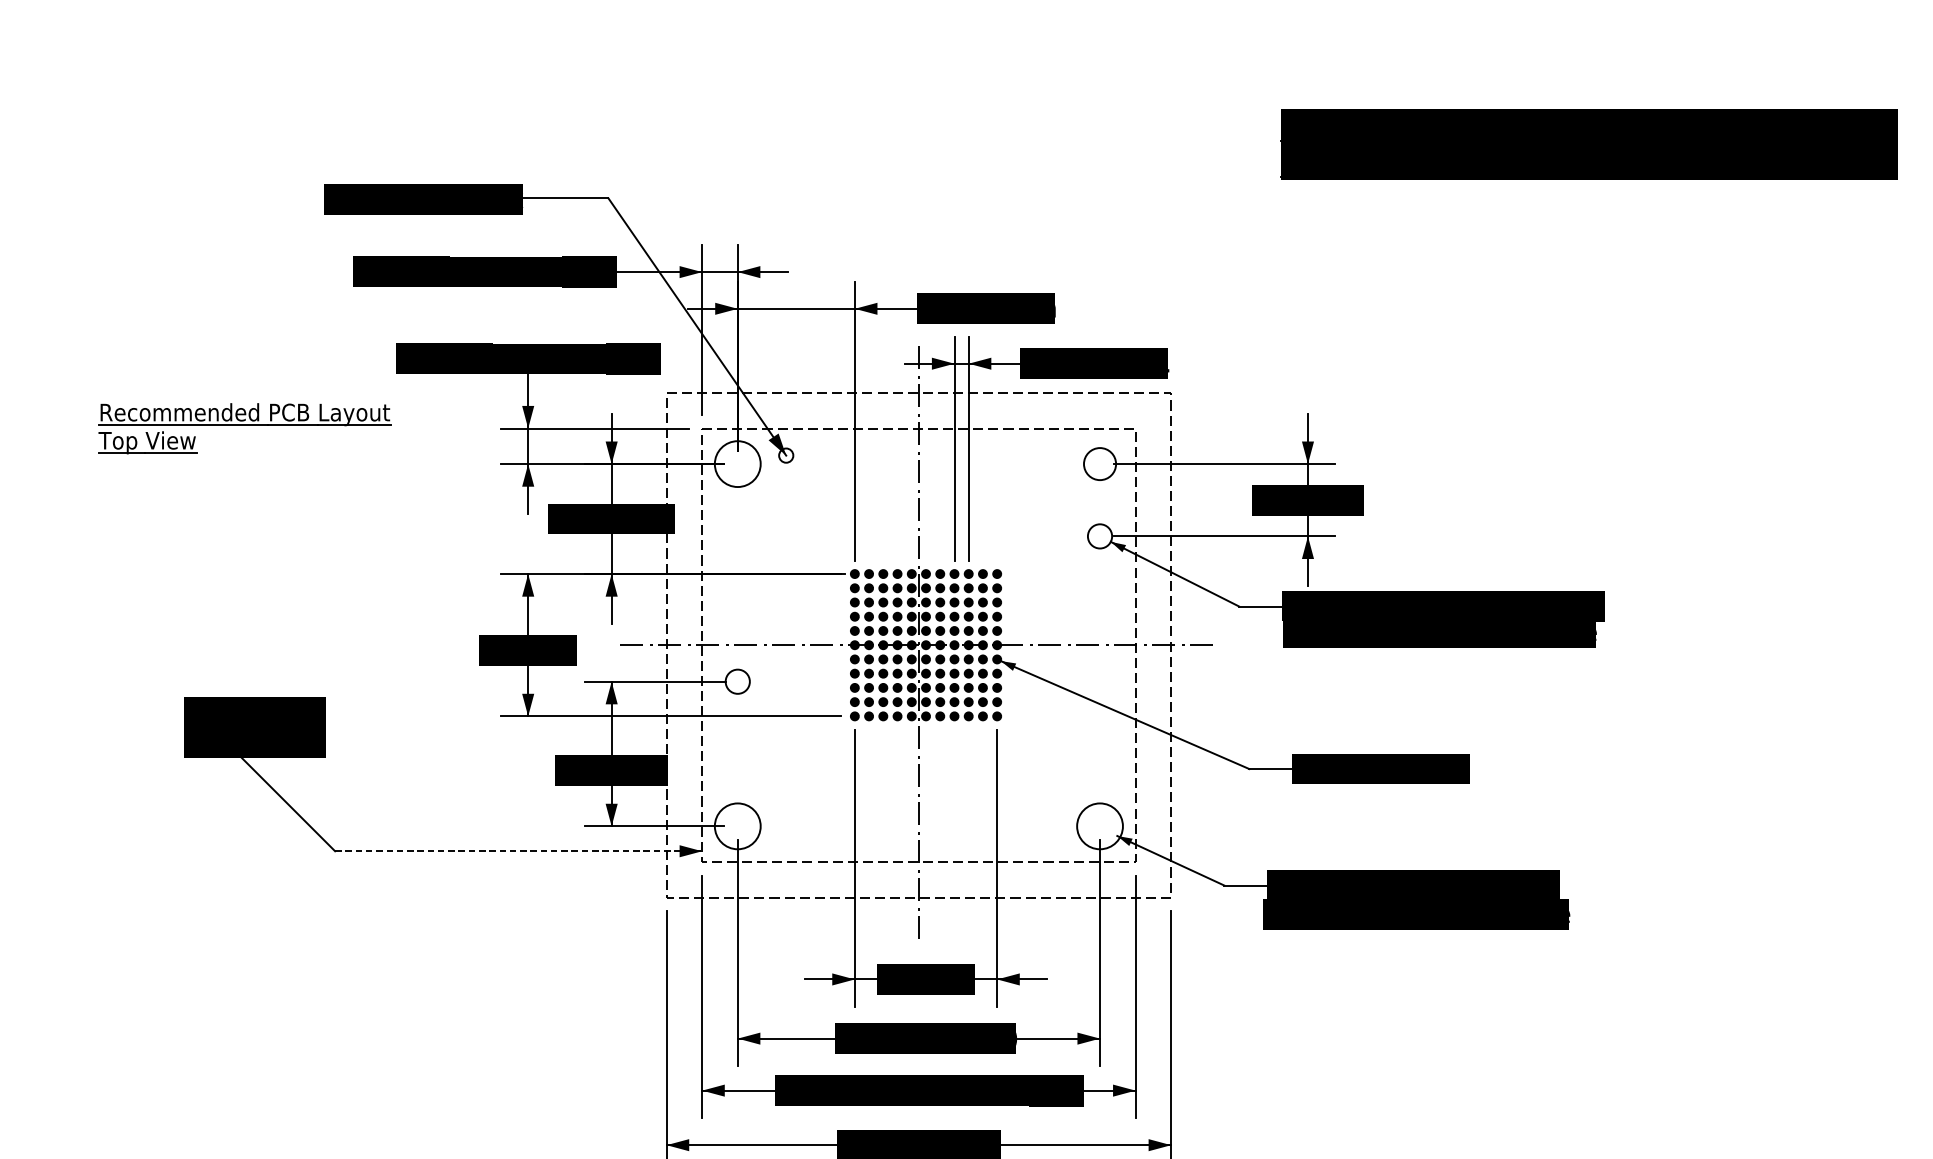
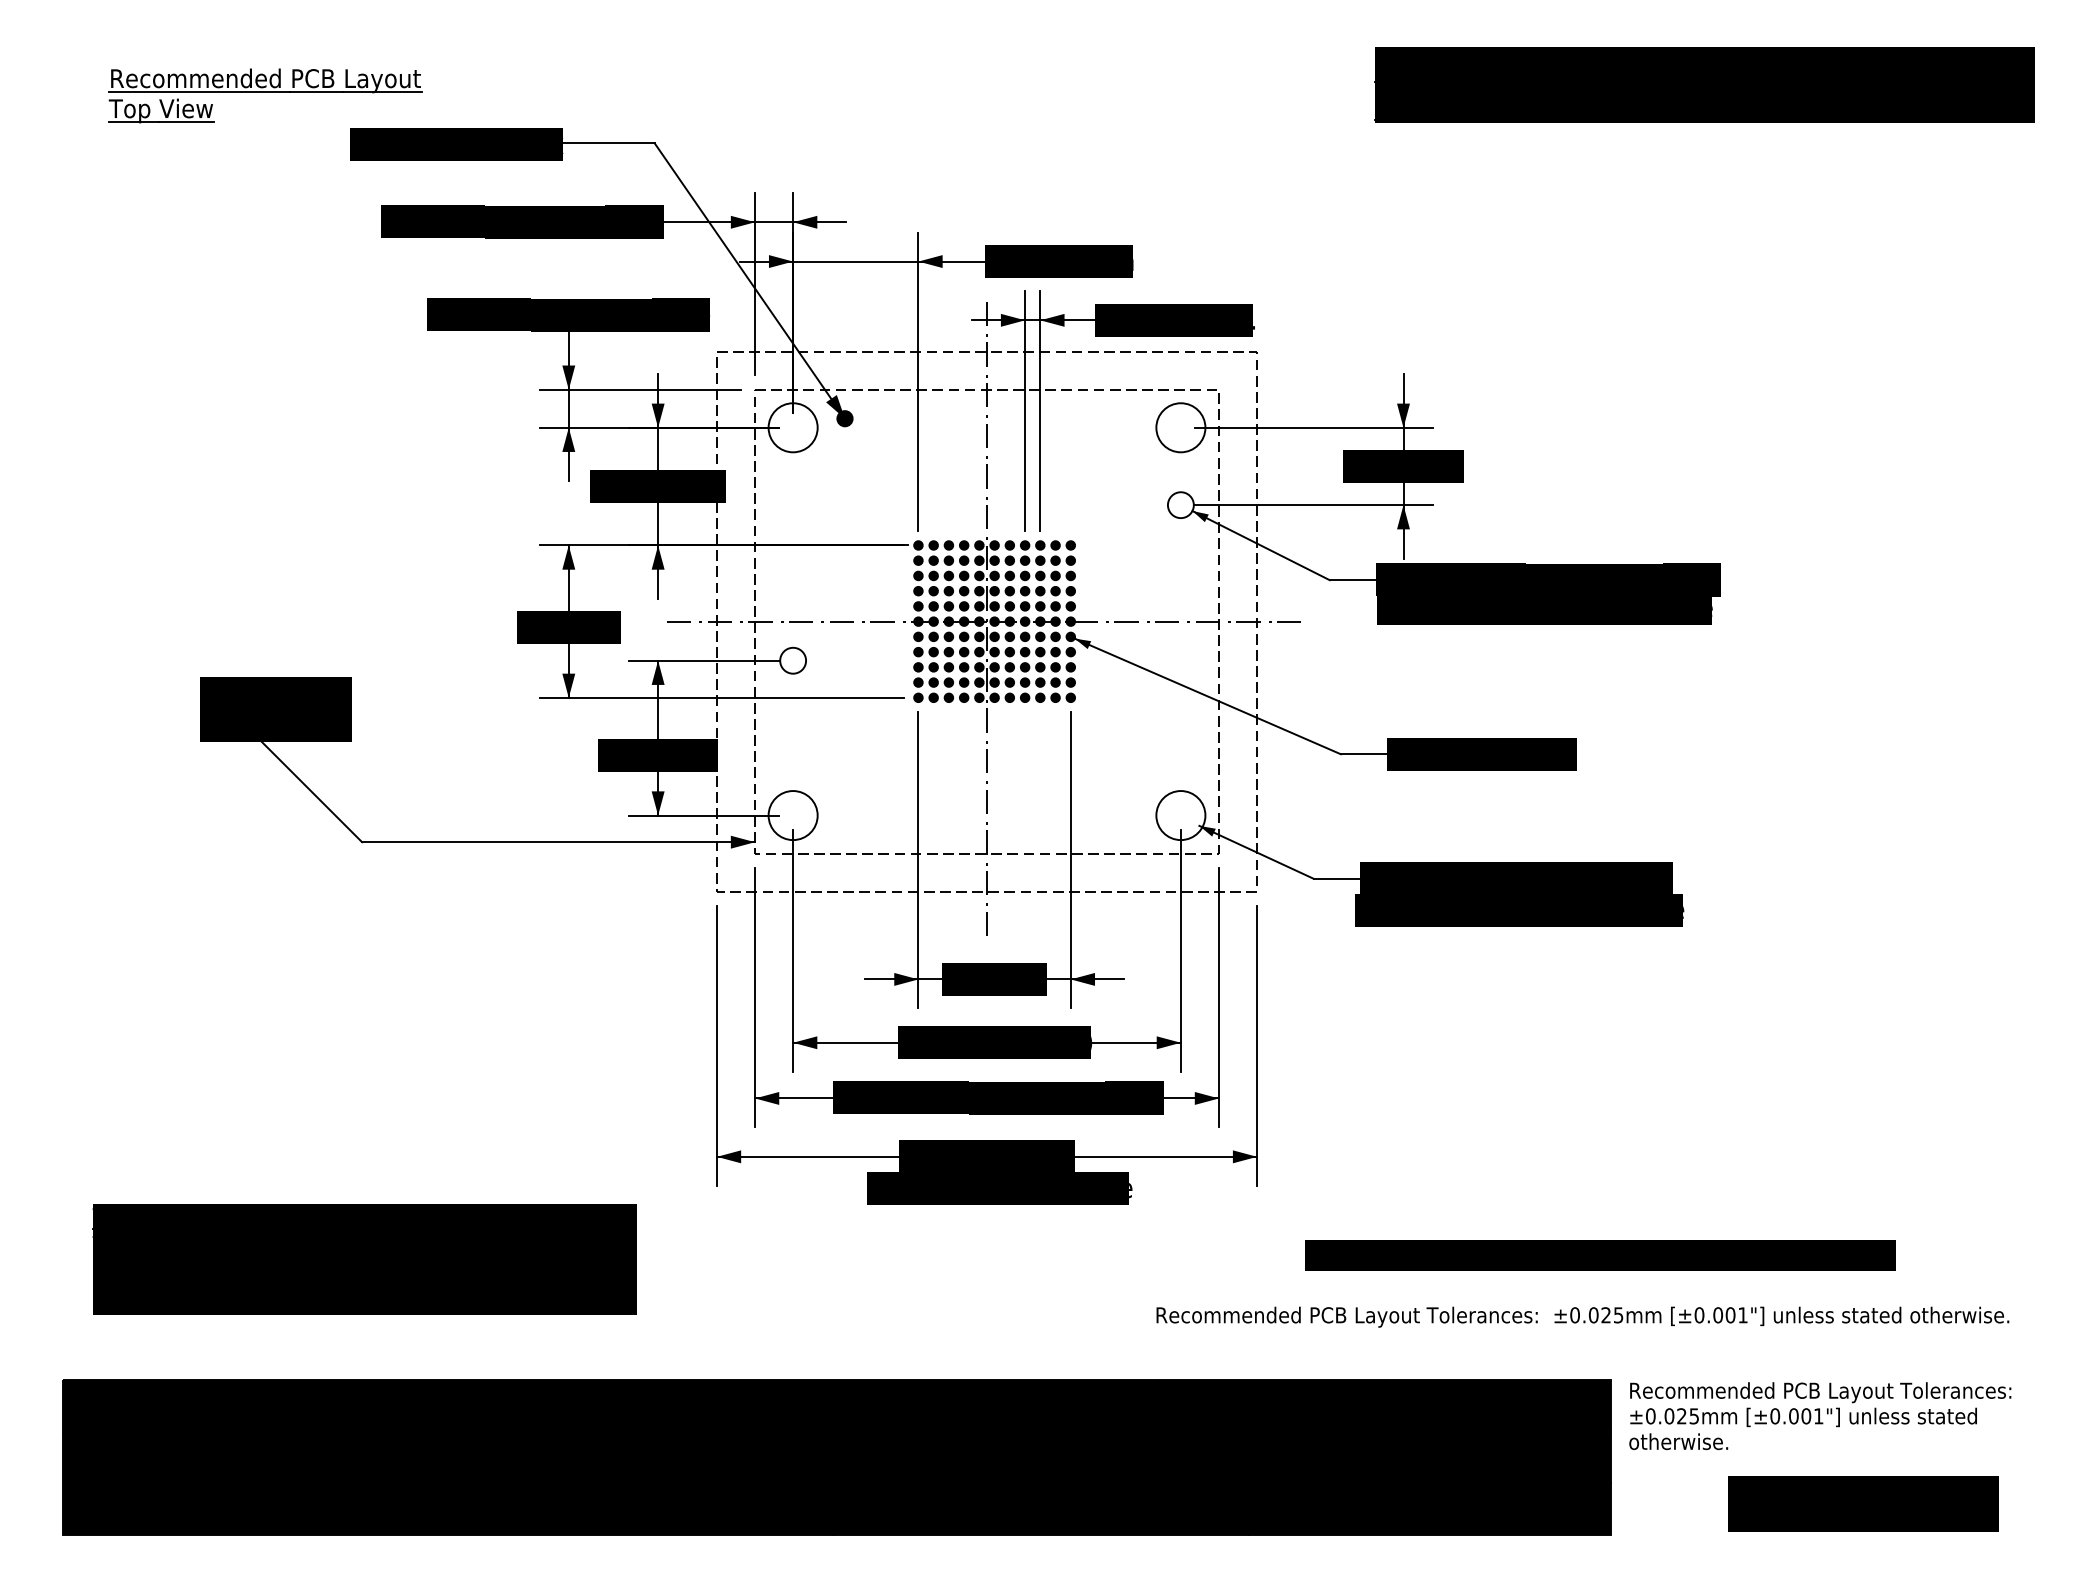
part: (244, 428) -> (265, 95), moved
fill: (785, 455) -> (844, 418), added
circle: (1099, 463) -> (1180, 427), size x1.43
line: (519, 851) -> (559, 842), dashed -> solid

